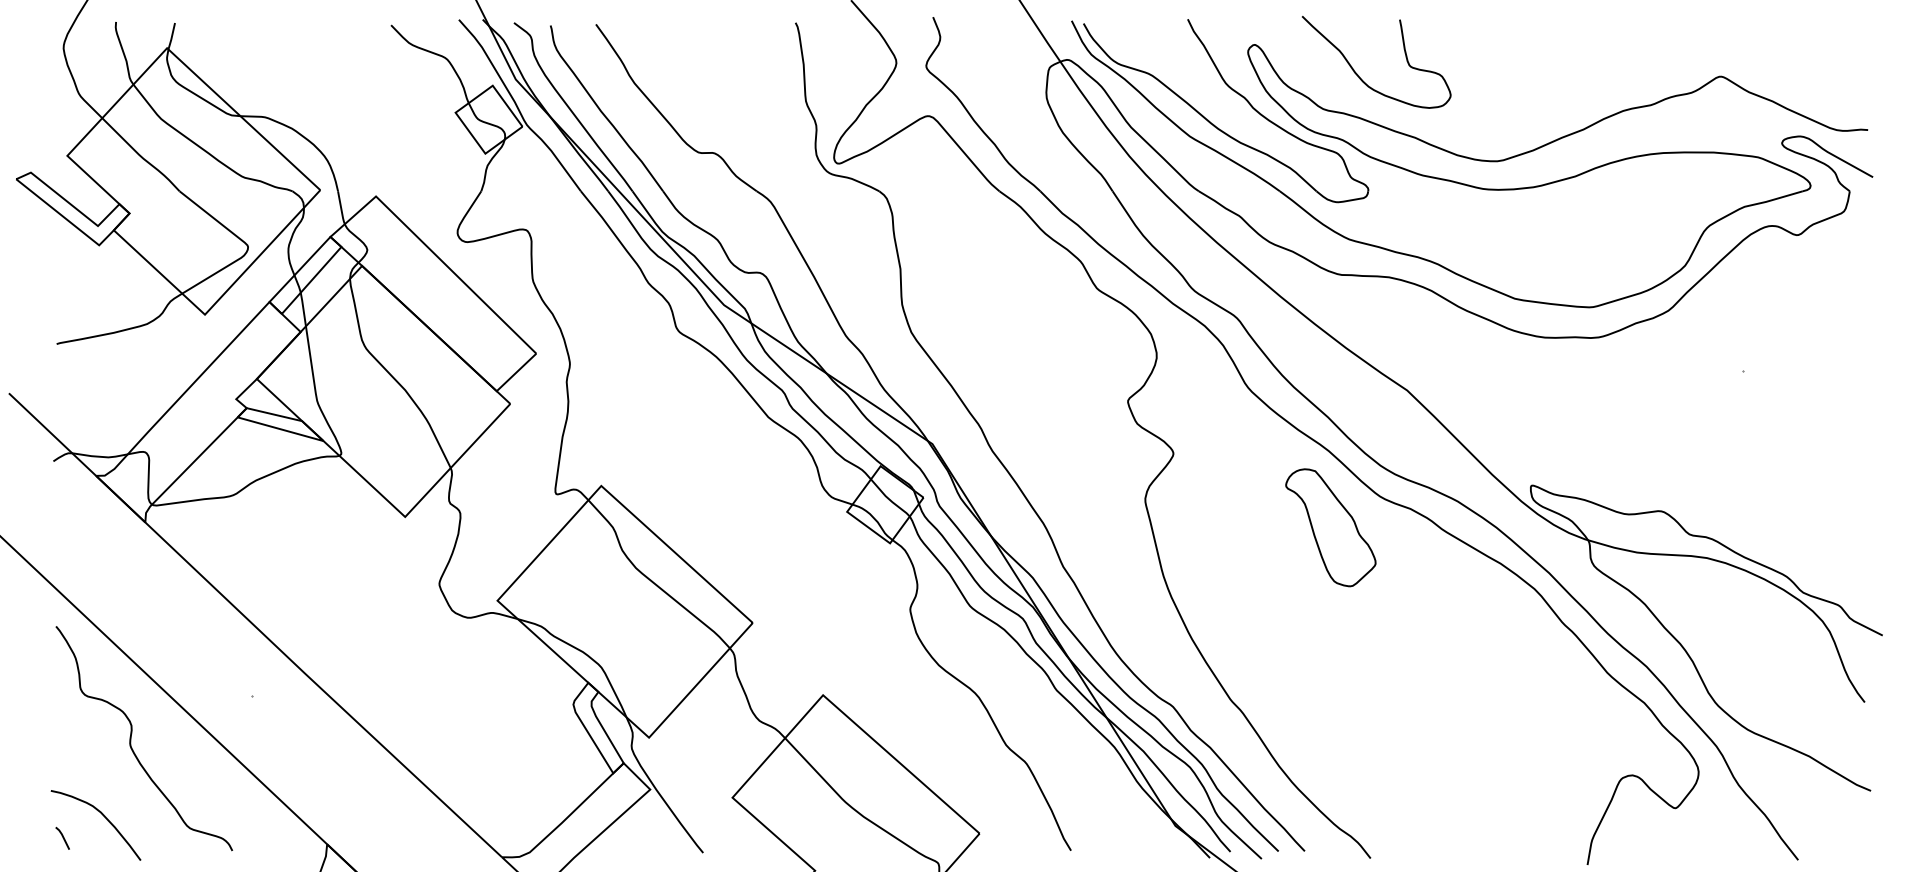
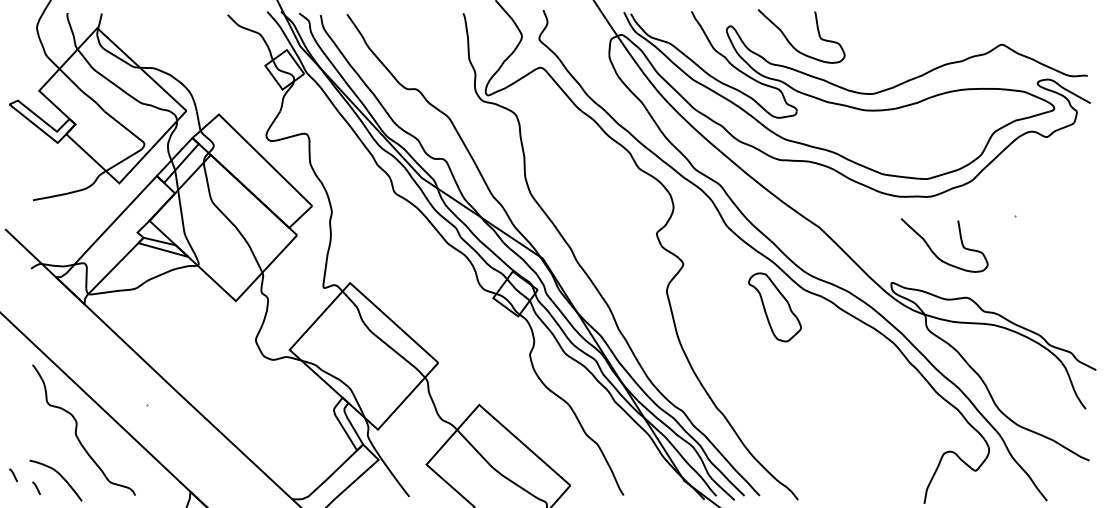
curve: (1606, 435) -> (935, 253), added
line: (23, 816) -> (13, 475), added

